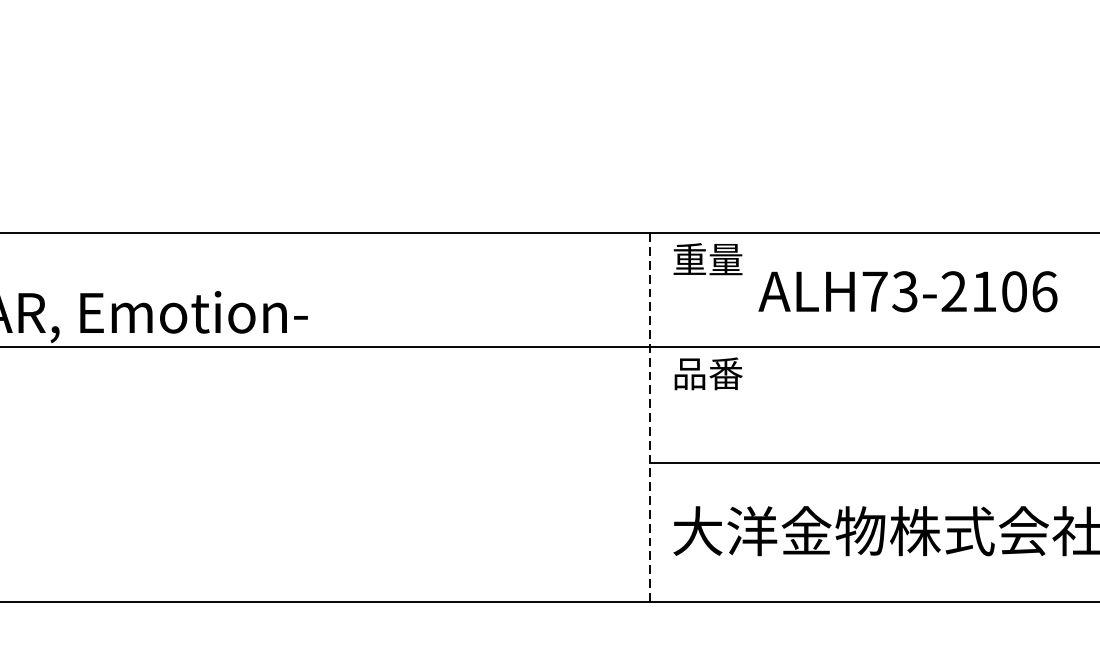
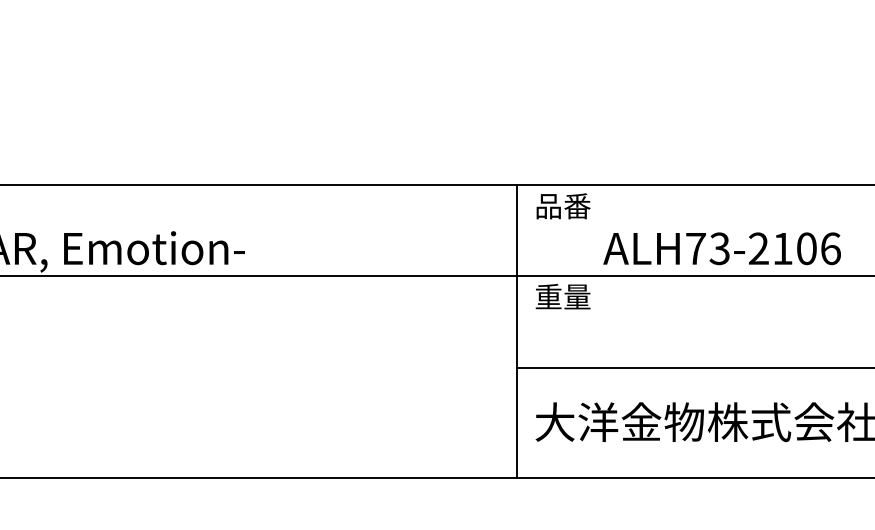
text: (707, 259) -> (562, 206), 重量 -> 品番
text: (907, 291) -> (721, 248), moved
text: (707, 373) -> (562, 296), 品番 -> 重量
line: (650, 417) -> (517, 331), dashed -> solid

